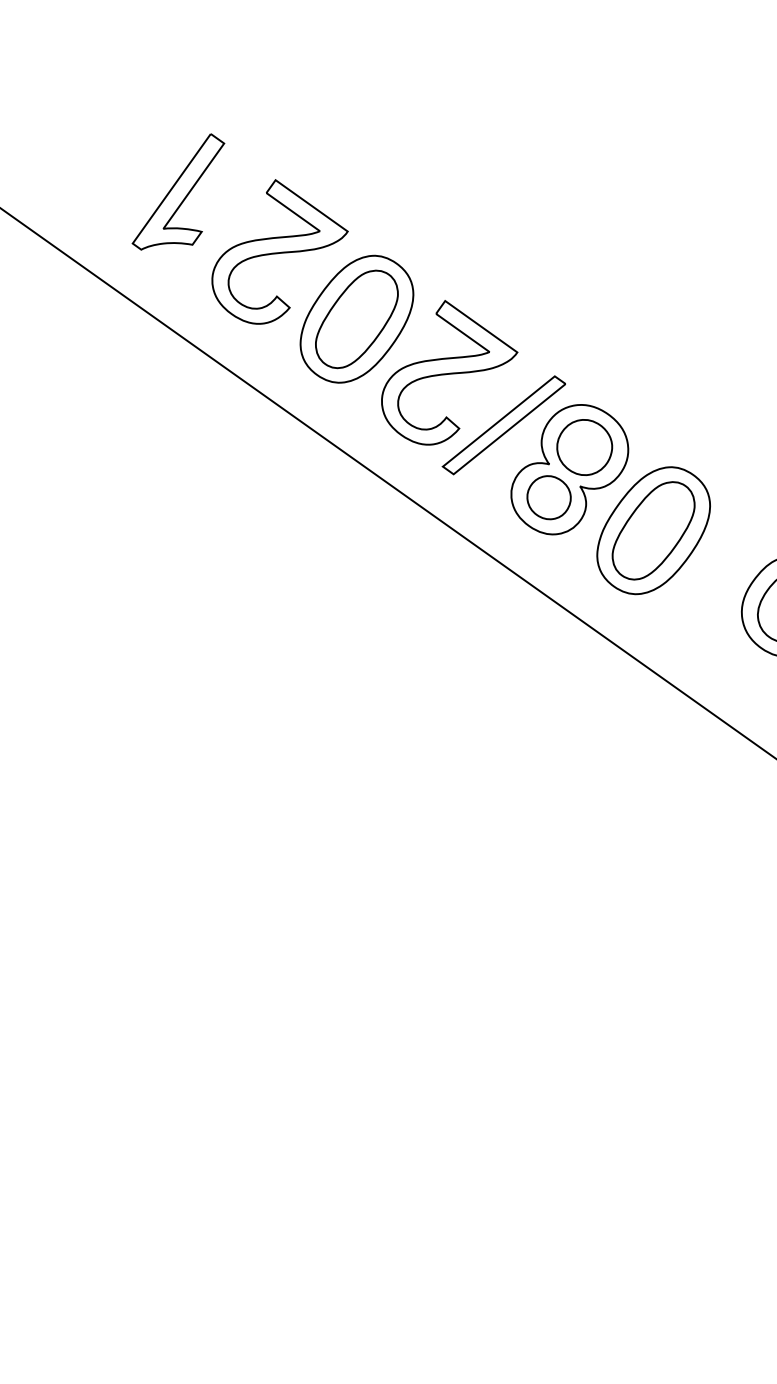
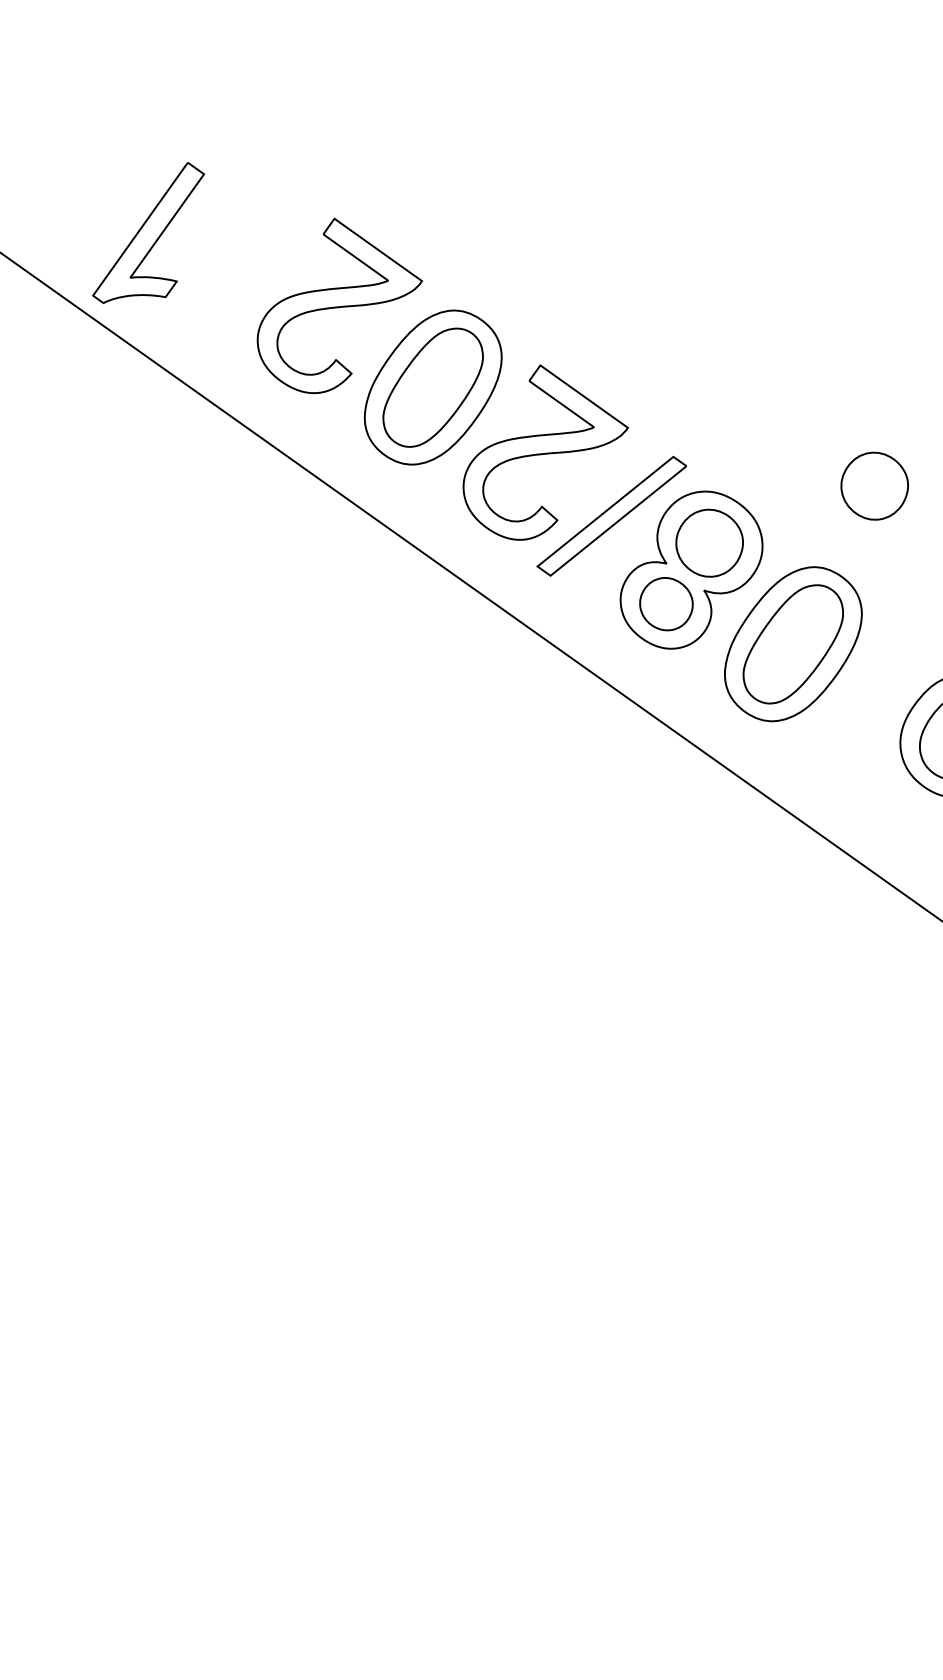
part: (178, 191) -> (148, 232), moved
part: (720, 400) -> (874, 486), added

